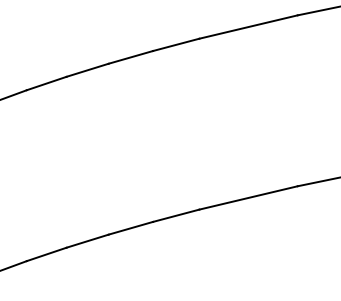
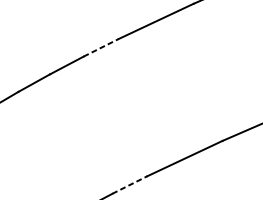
line: (176, 44) -> (101, 47), solid -> dashed
line: (176, 215) -> (130, 184), solid -> dashed

